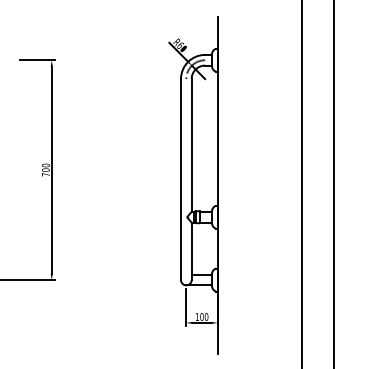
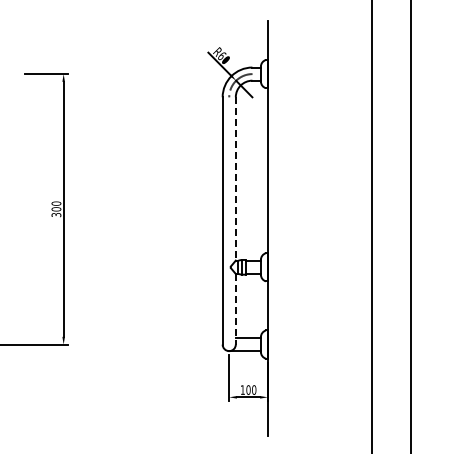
line: (191, 145) -> (235, 178), solid -> dashed
text: (45, 175) -> (56, 215), 700 -> 300
line: (191, 251) -> (235, 309), solid -> dashed

